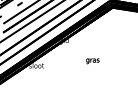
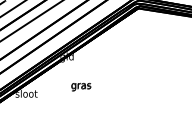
text: (92, 61) -> (80, 87), moved

